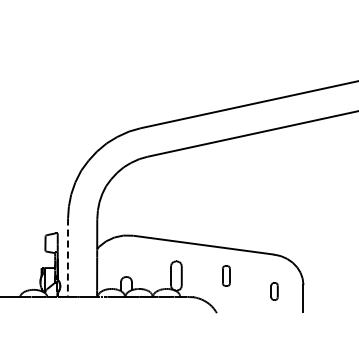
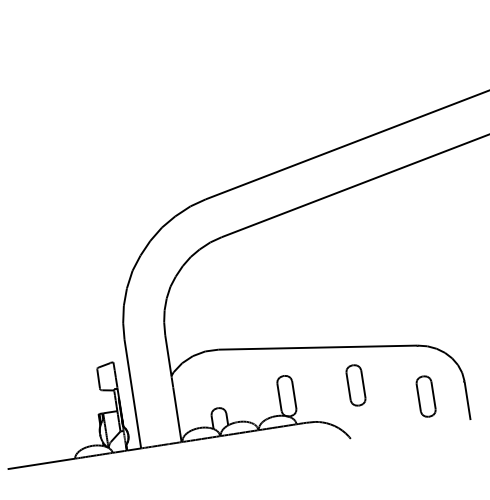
line: (67, 258) -> (132, 395), dashed -> solid
part: (226, 275) -> (356, 384), size x1.43
part: (274, 291) -> (425, 396), size x1.67

